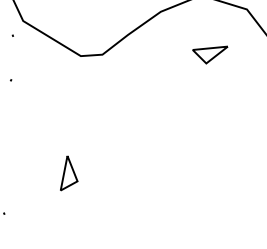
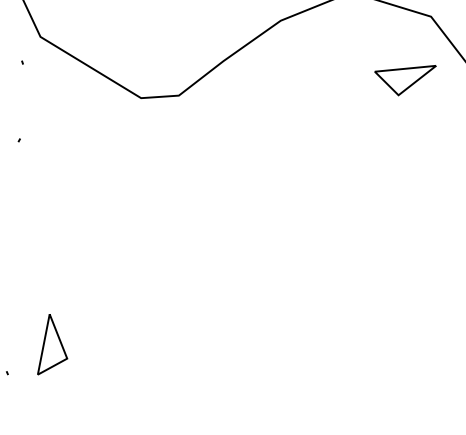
part: (210, 54) -> (405, 79), moved
part: (69, 173) -> (53, 344), moved

